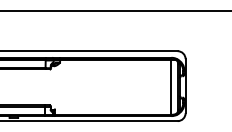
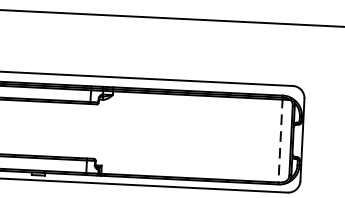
line: (171, 86) -> (280, 139), solid -> dashed

